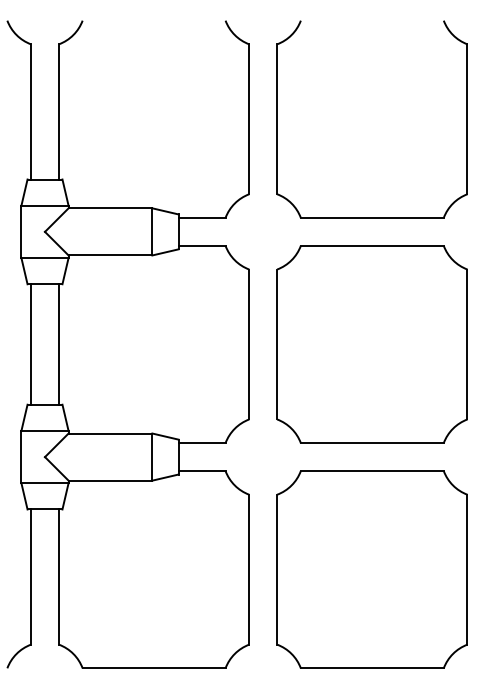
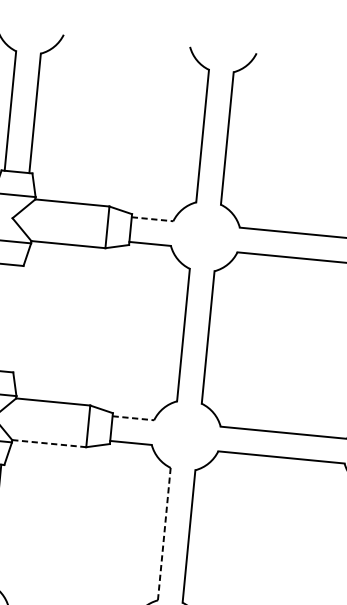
line: (202, 217) -> (152, 218), solid -> dashed
line: (58, 344) -> (14, 318), removed
line: (202, 443) -> (133, 418), solid -> dashed
line: (110, 480) -> (49, 443), solid -> dashed
line: (249, 569) -> (164, 533), solid -> dashed

